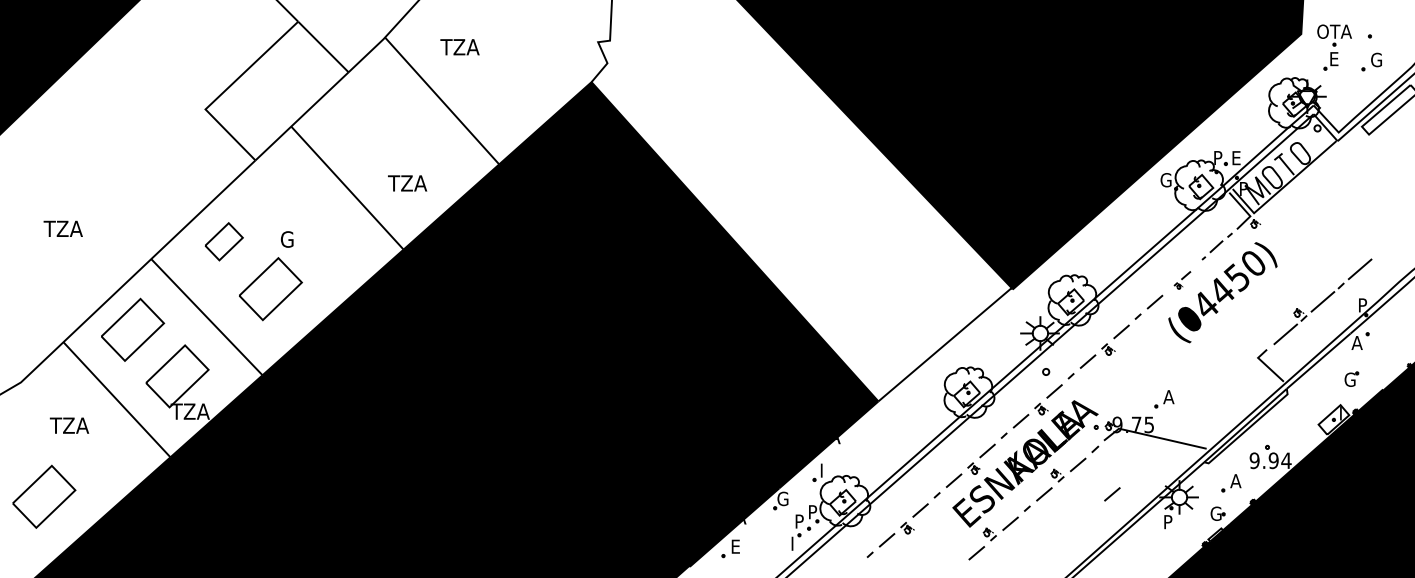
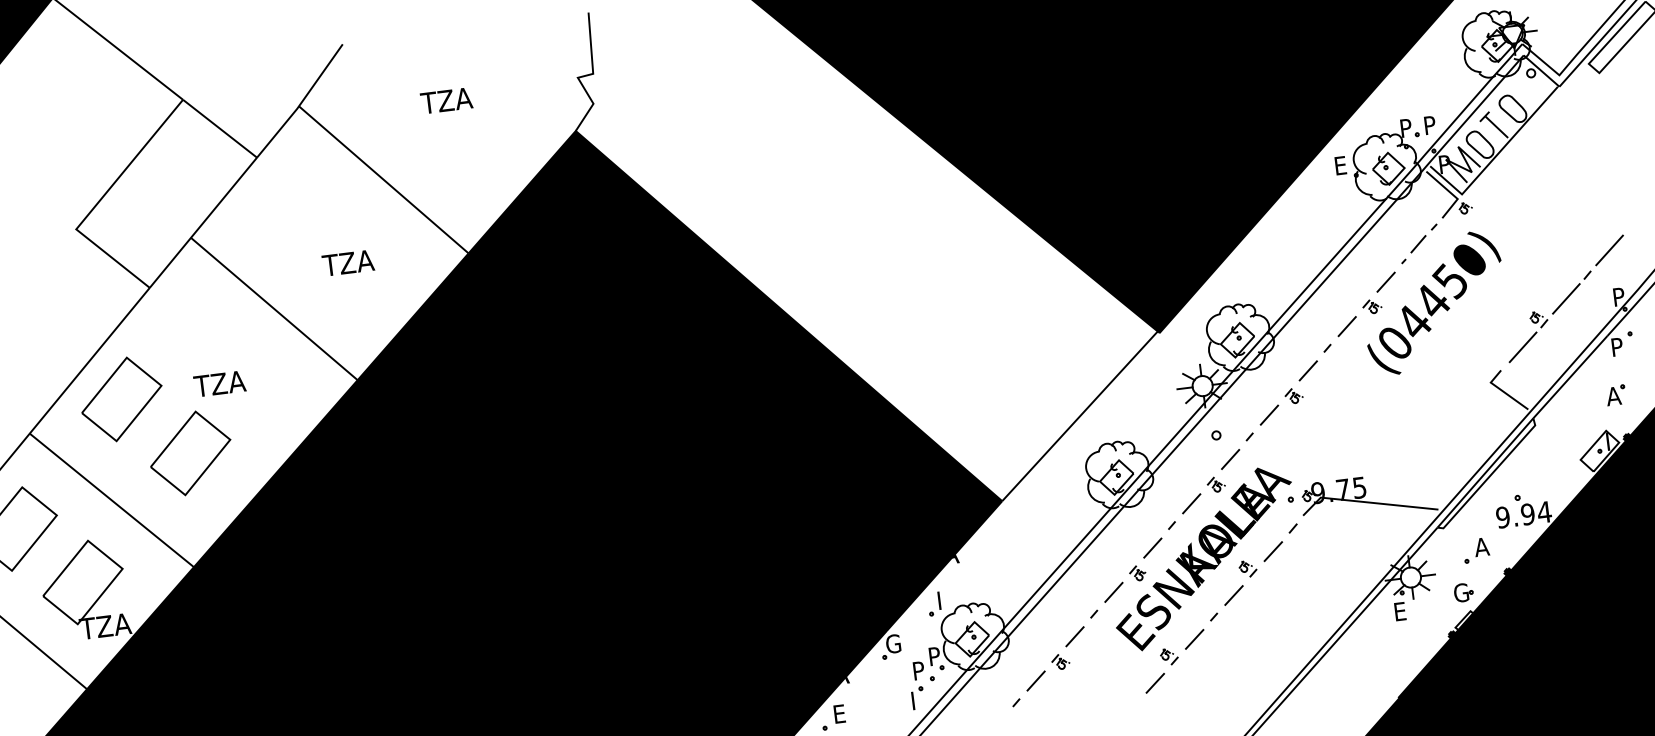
text: (459, 47) -> (446, 101), moved
text: (1237, 158) -> (1431, 125), E -> P
text: (1165, 180) -> (1341, 166), G -> E
text: (407, 183) -> (348, 263), moved
text: (298, 239) -> (218, 384), G -> TZA
part: (224, 241) -> (122, 398), size x1.67
part: (1182, 280) -> (1379, 293), size x1.67
text: (1356, 342) -> (1616, 346), A -> P
text: (1349, 379) -> (1613, 395), G -> A
part: (1164, 399) -> (1375, 452), removed
line: (1112, 494) -> (1322, 584), removed
text: (1169, 522) -> (1401, 611), P -> E

